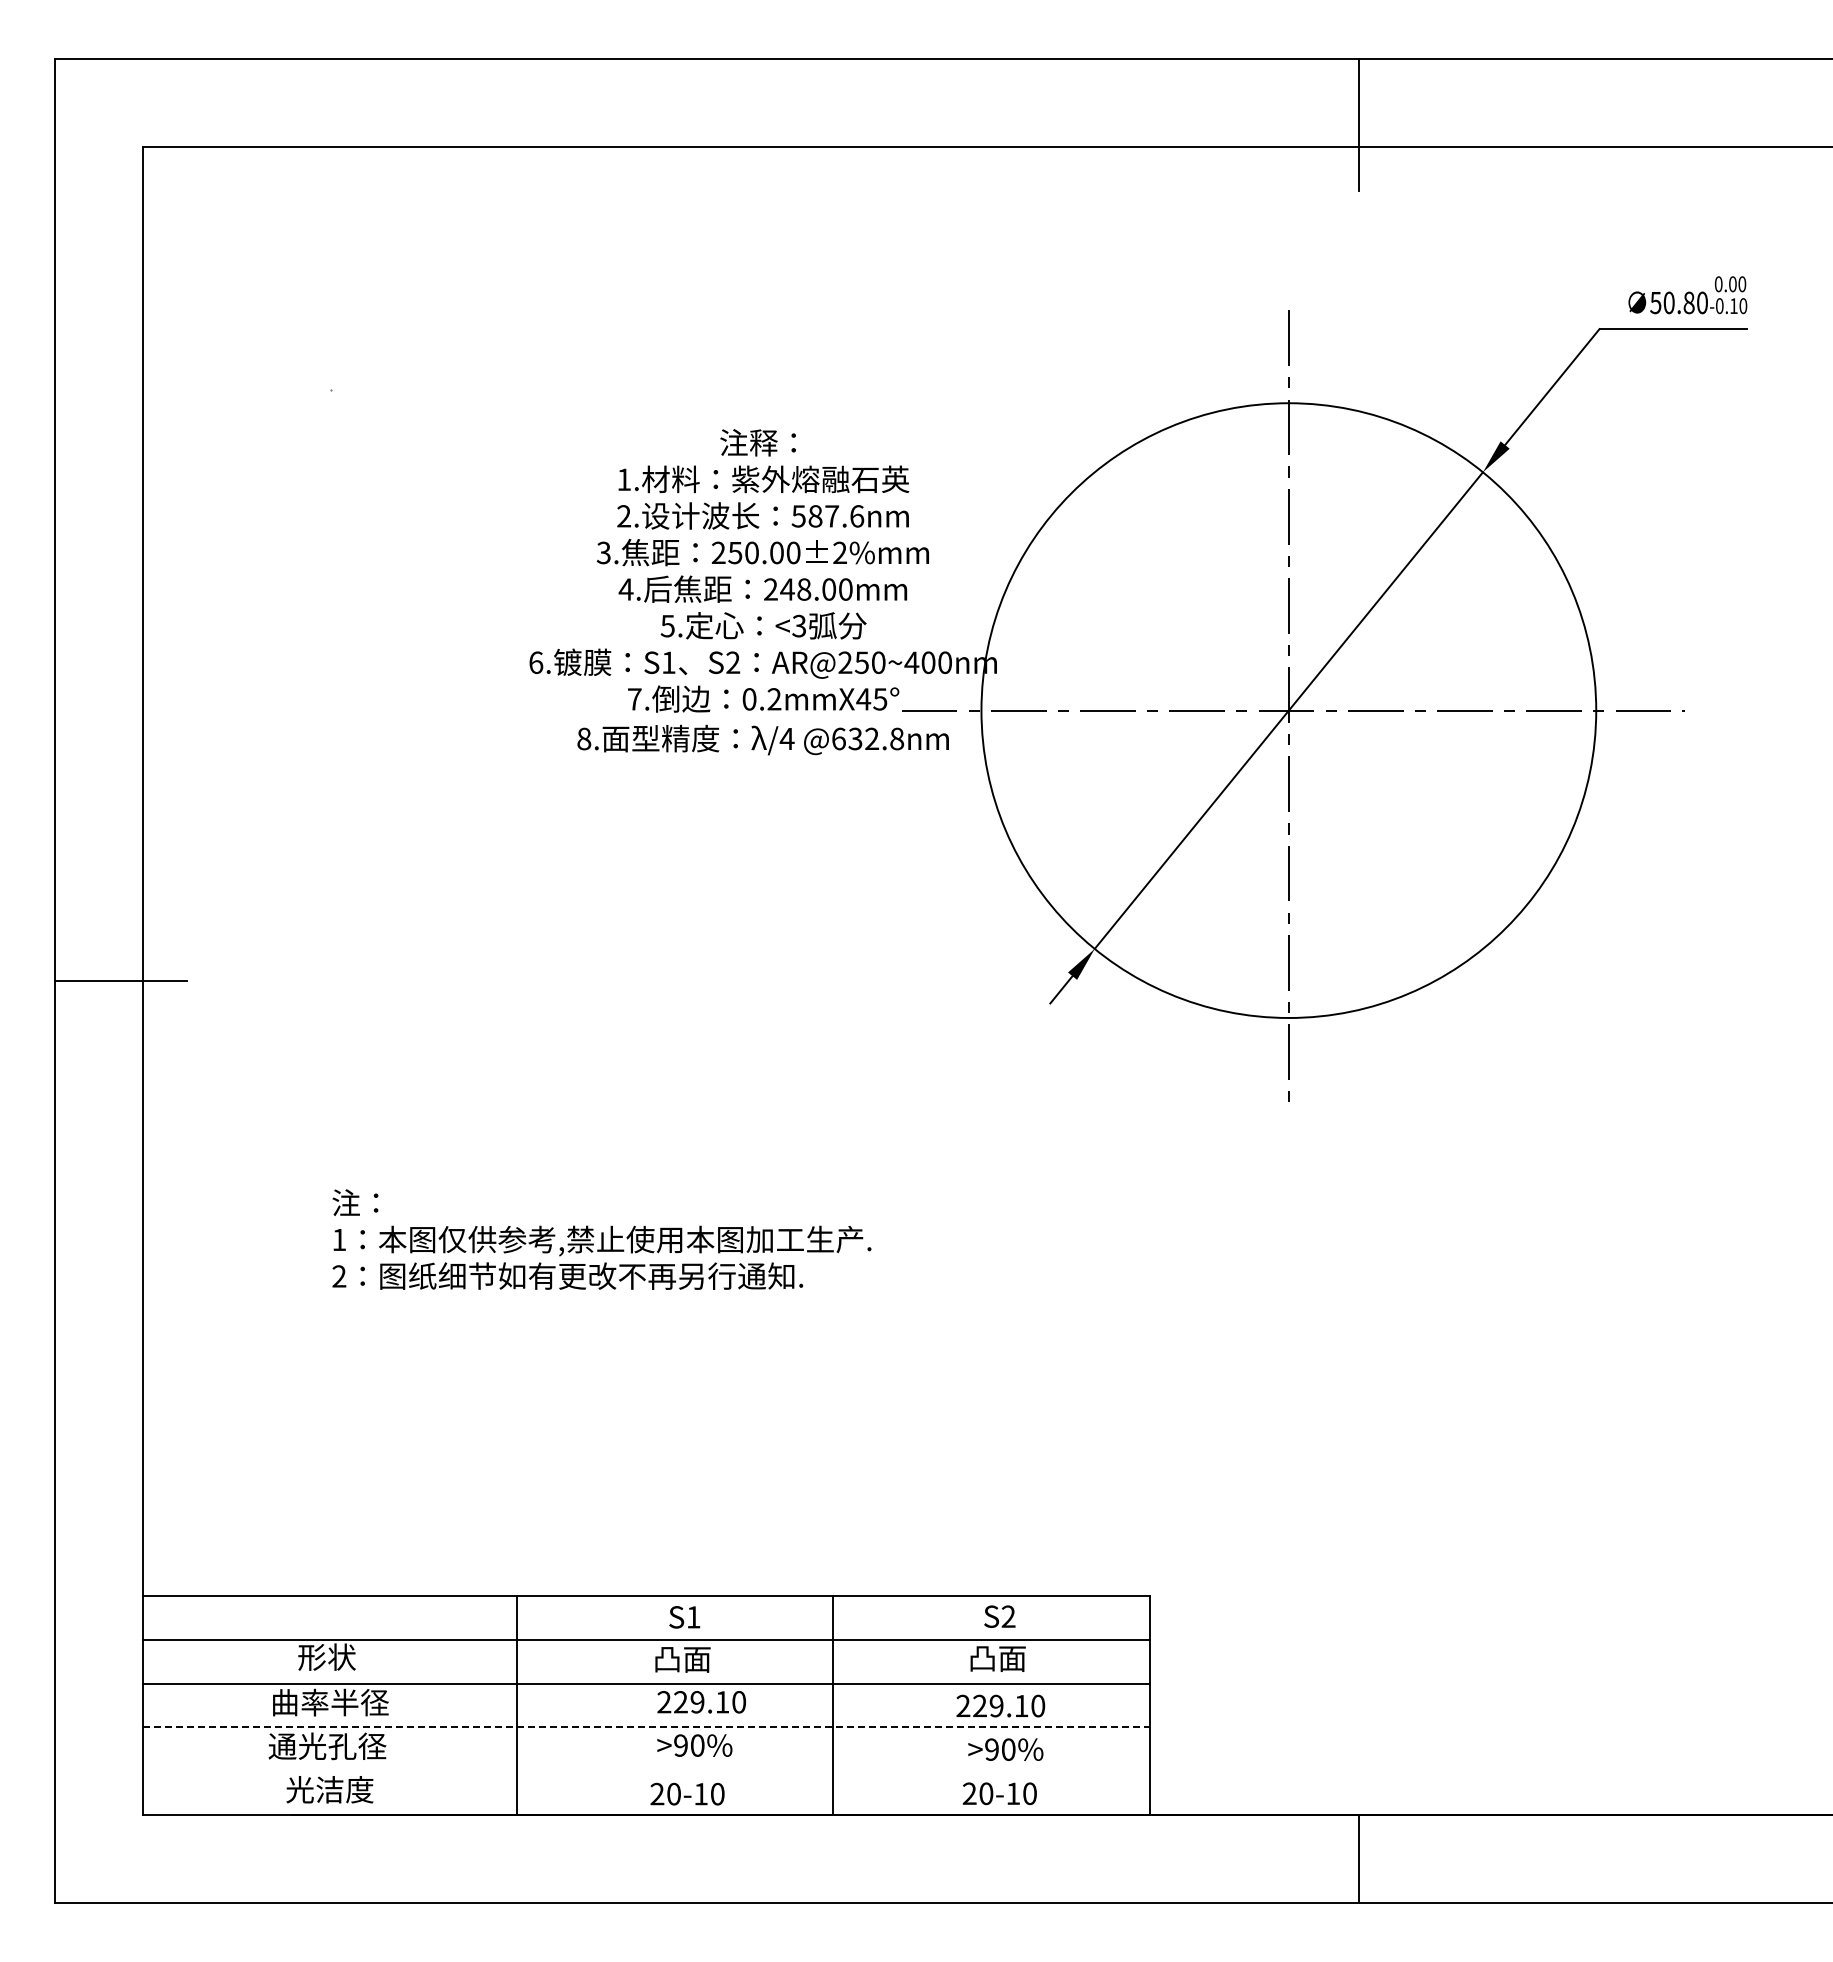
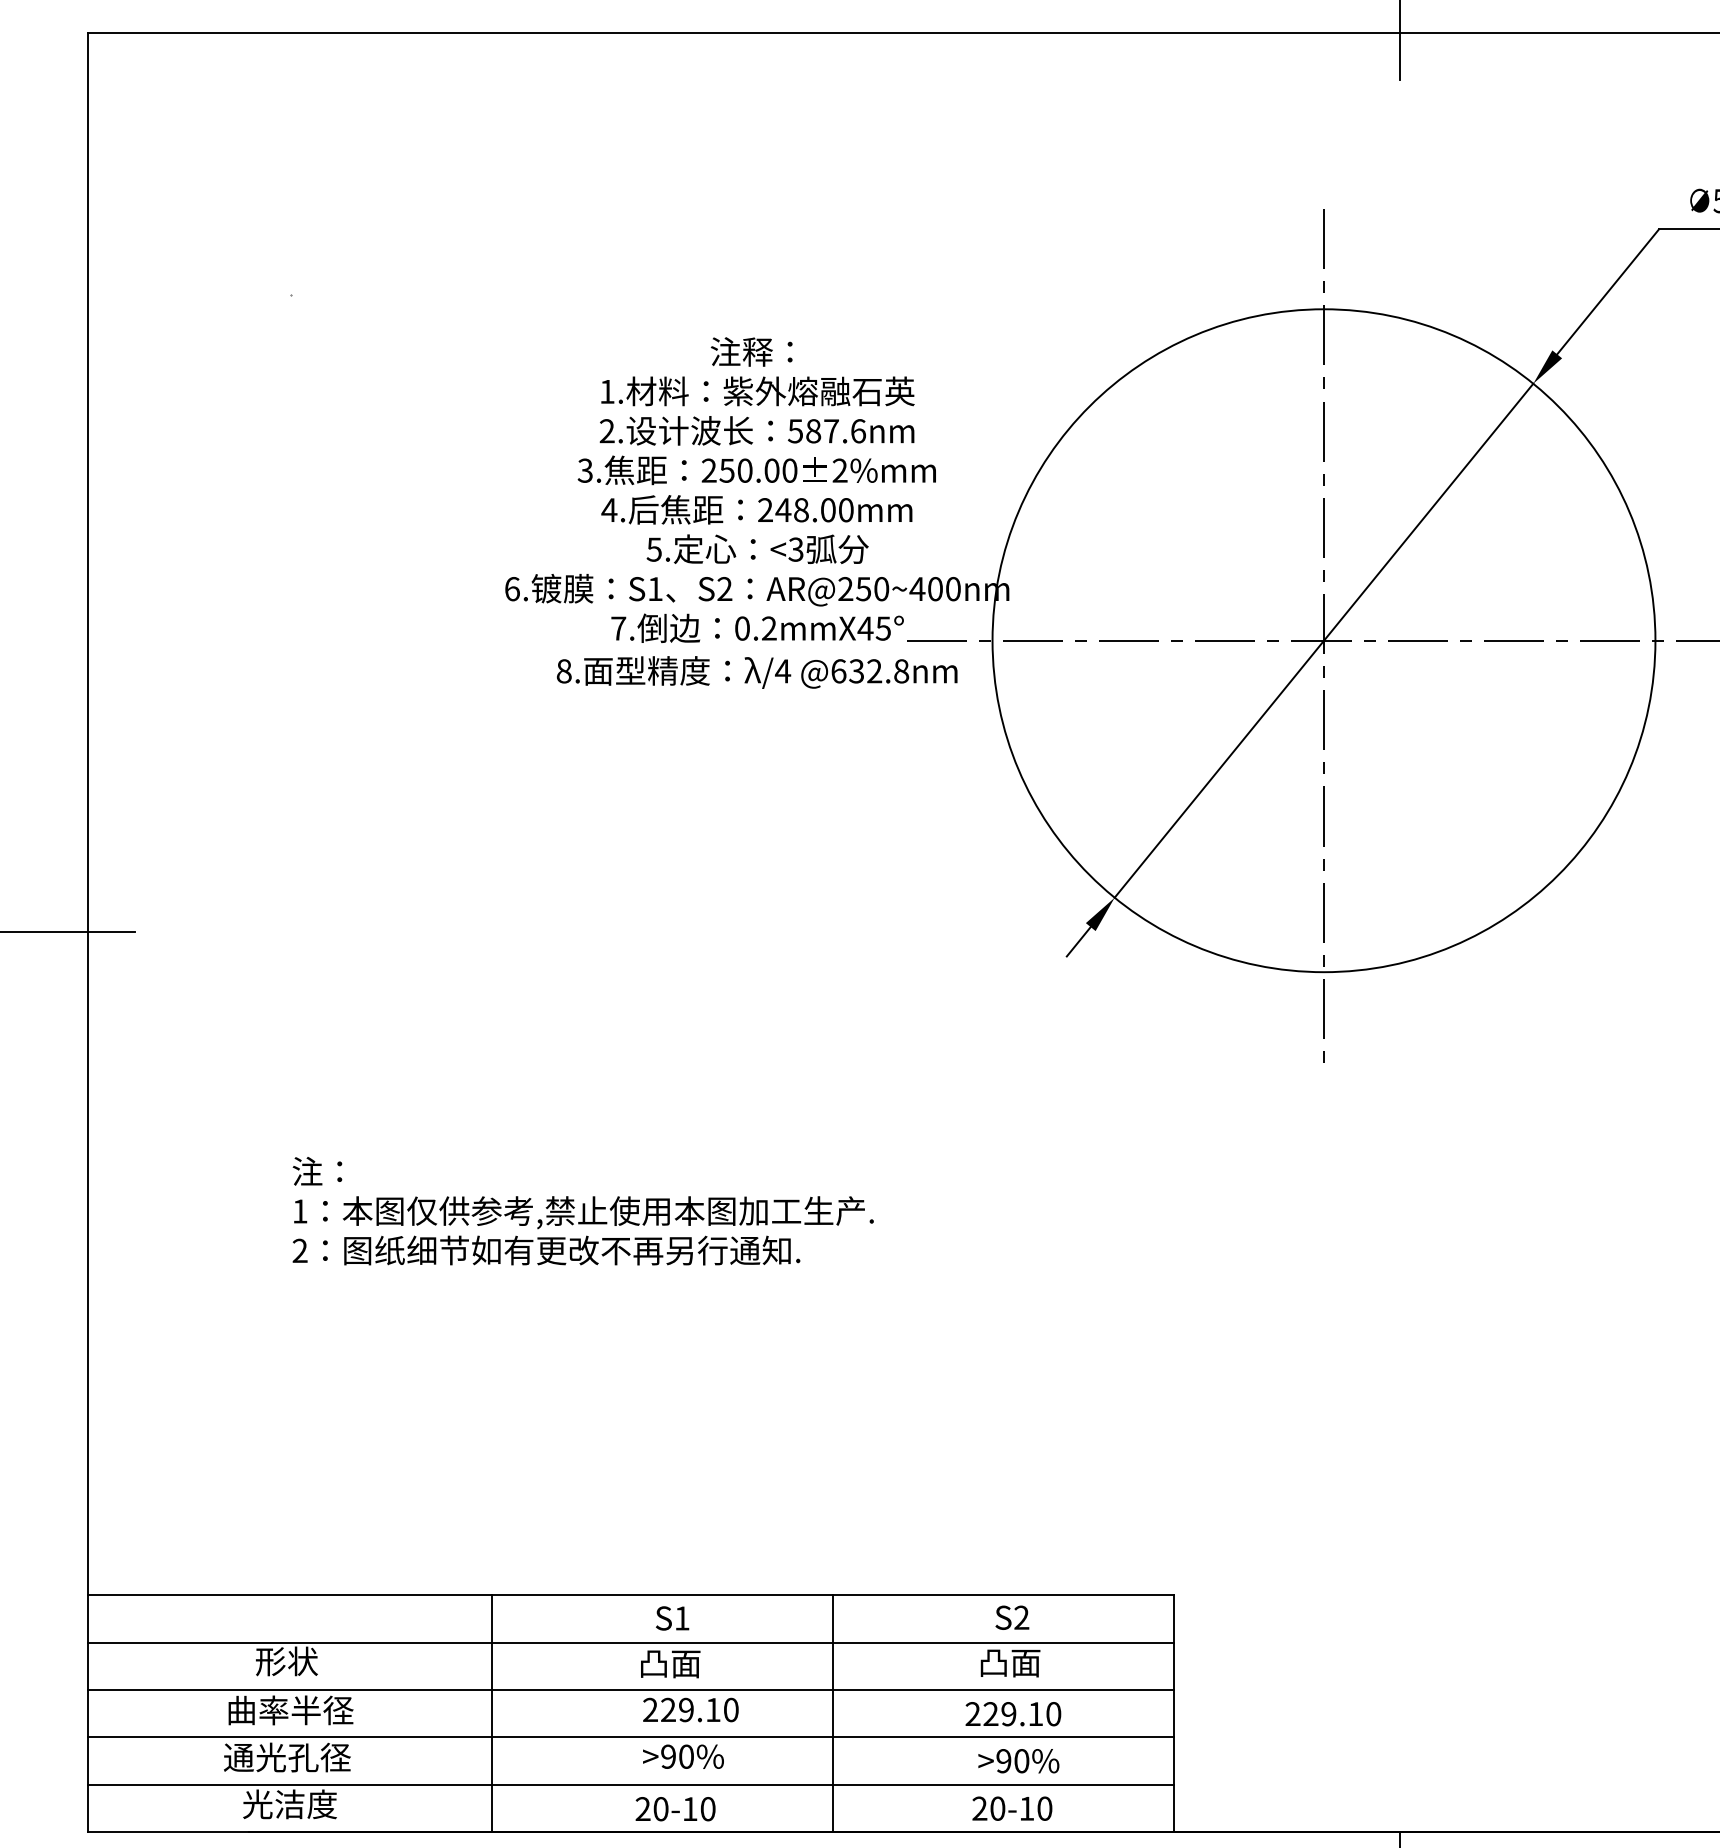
line: (646, 1727) -> (631, 1737), dashed -> solid
line: (645, 1771) -> (630, 1784), added

